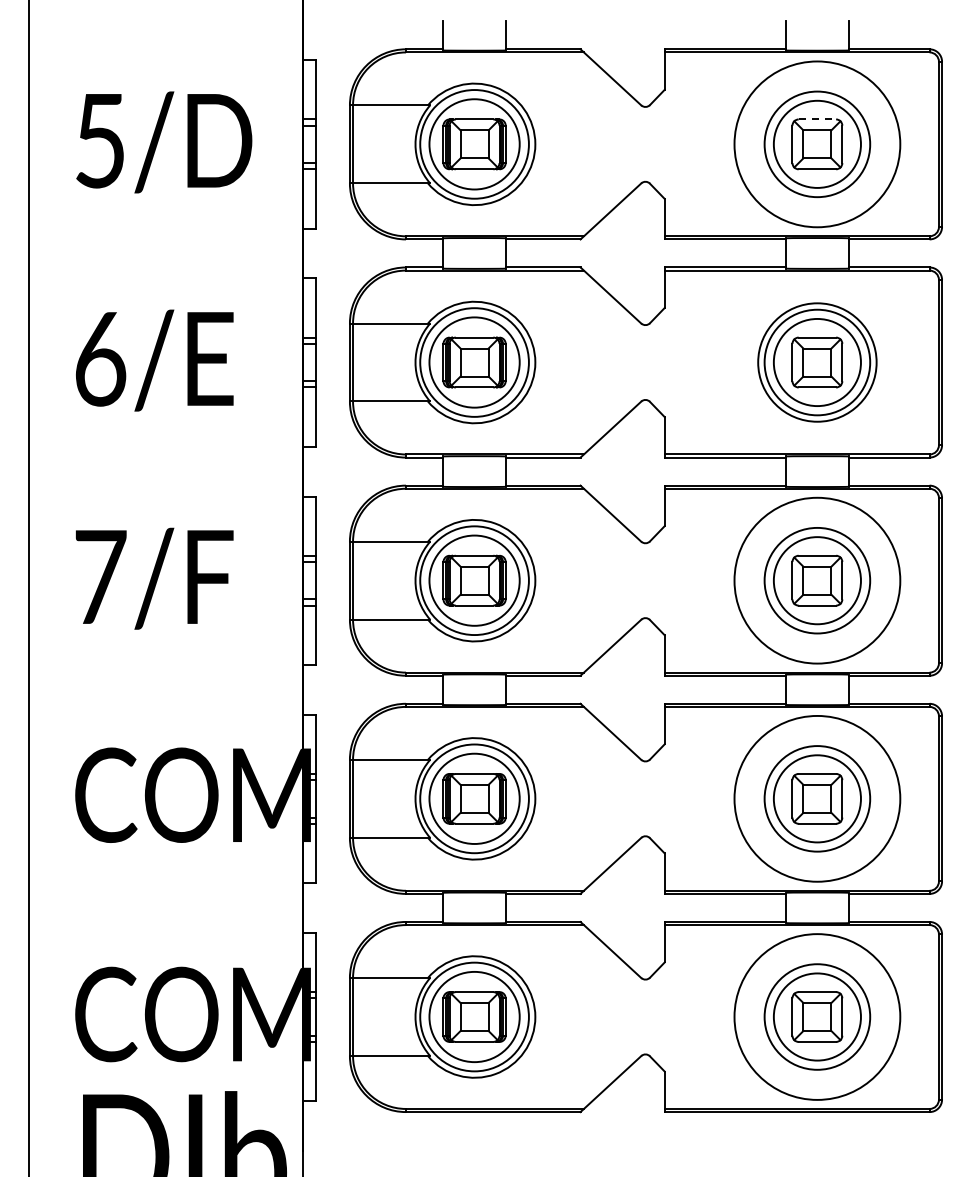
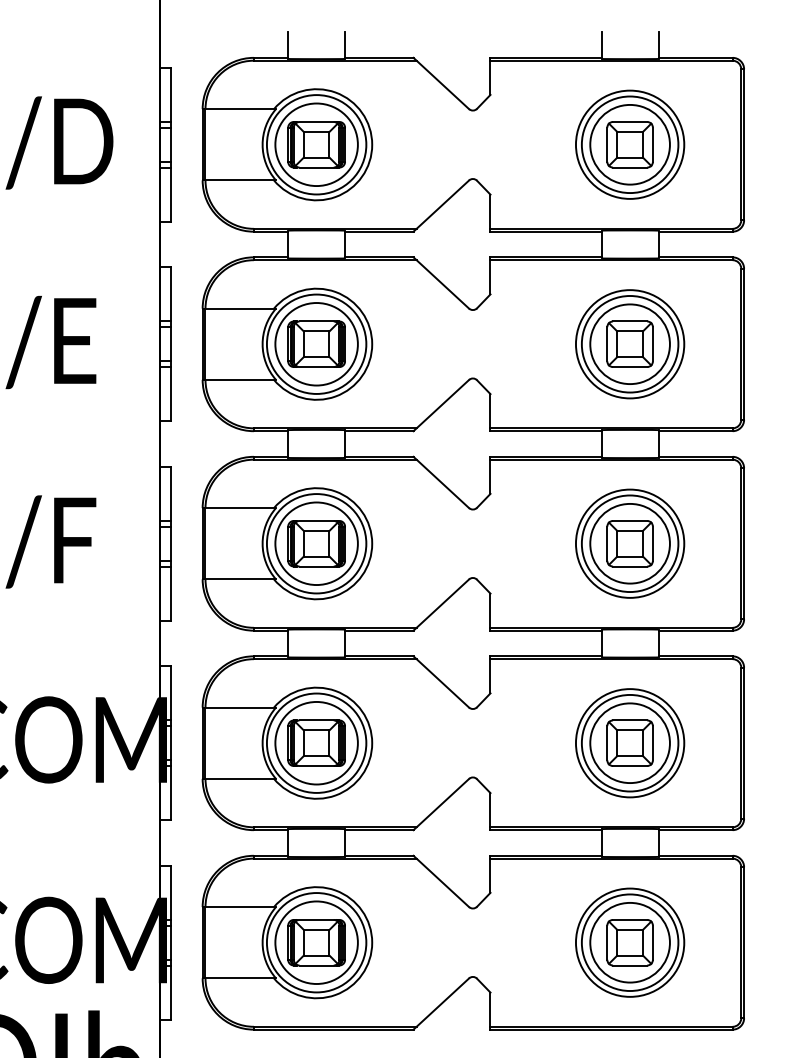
line: (817, 119) -> (630, 122), dashed -> solid
circle: (817, 144) -> (630, 144), size x0.71
circle: (817, 580) -> (630, 543), size x0.71
circle: (817, 798) -> (630, 742), size x0.71
circle: (817, 1016) -> (630, 942), size x0.71

